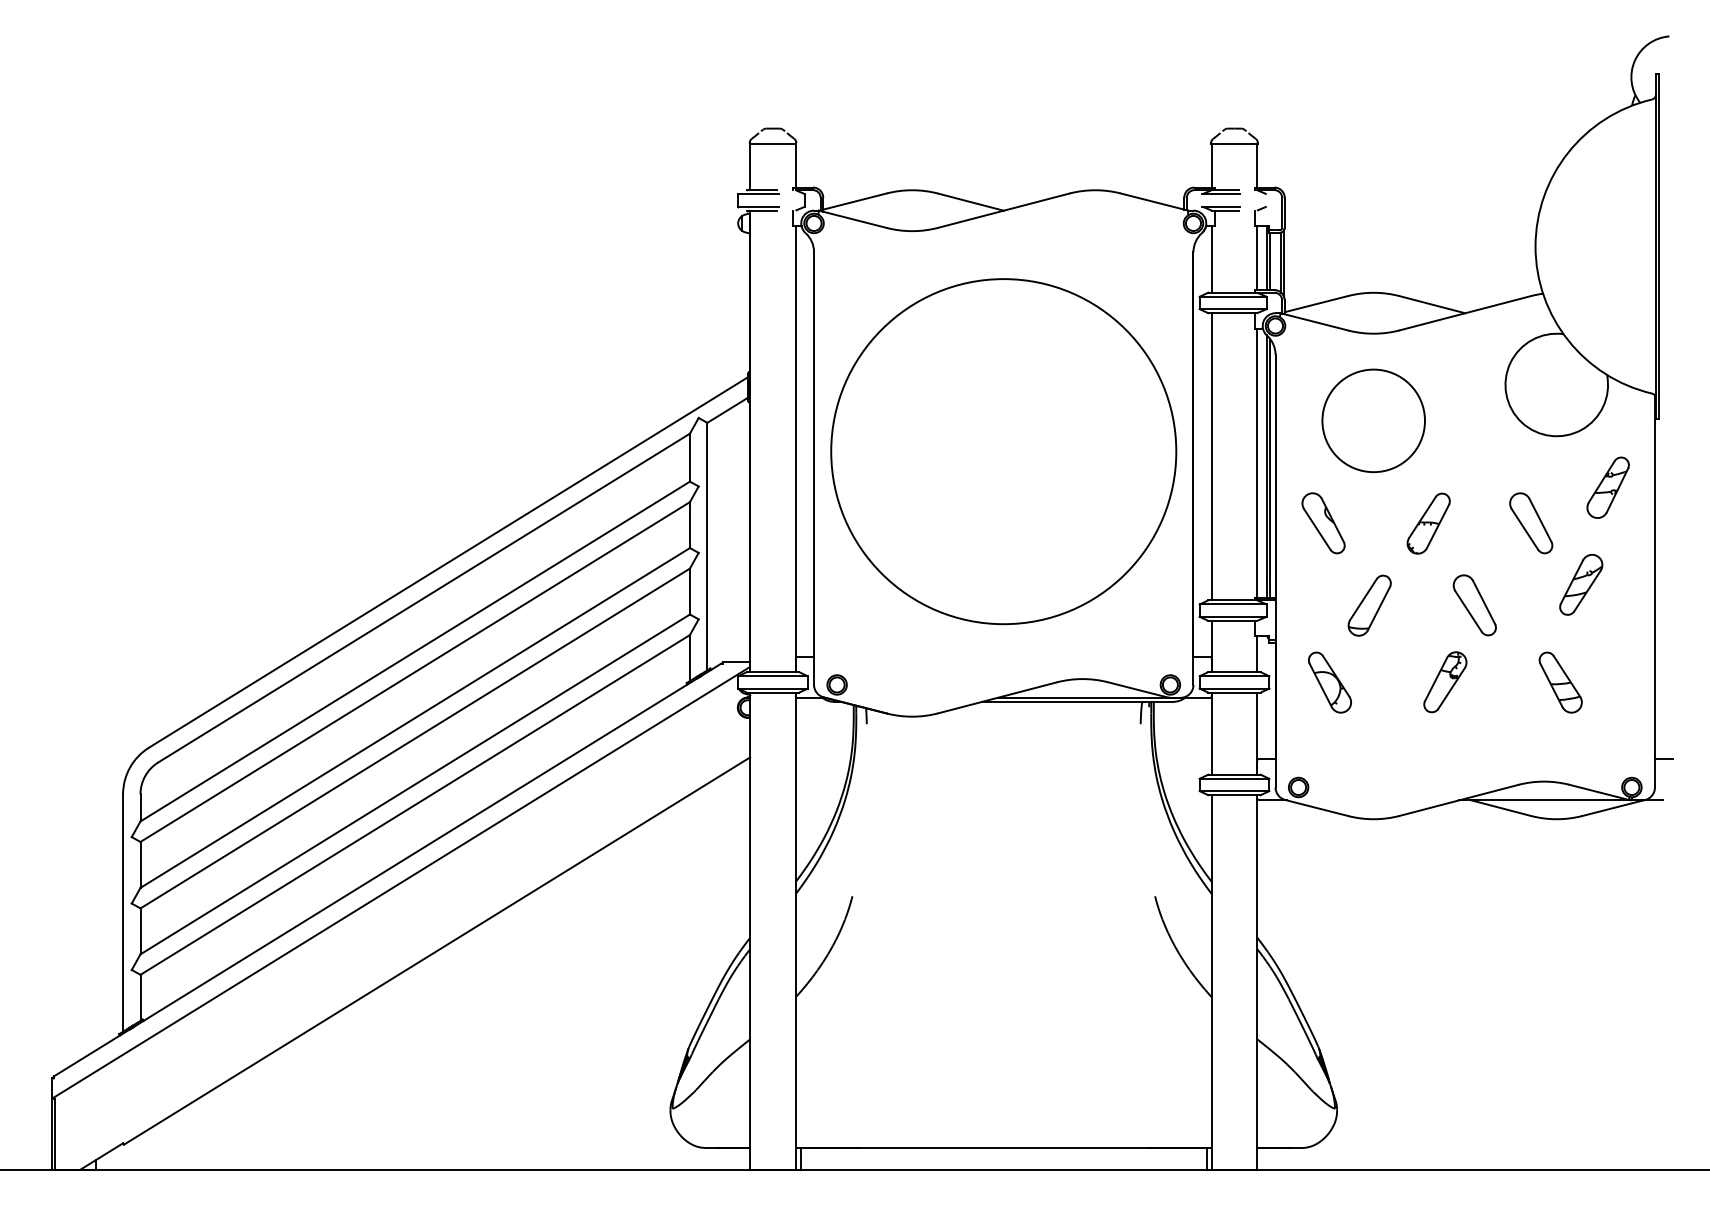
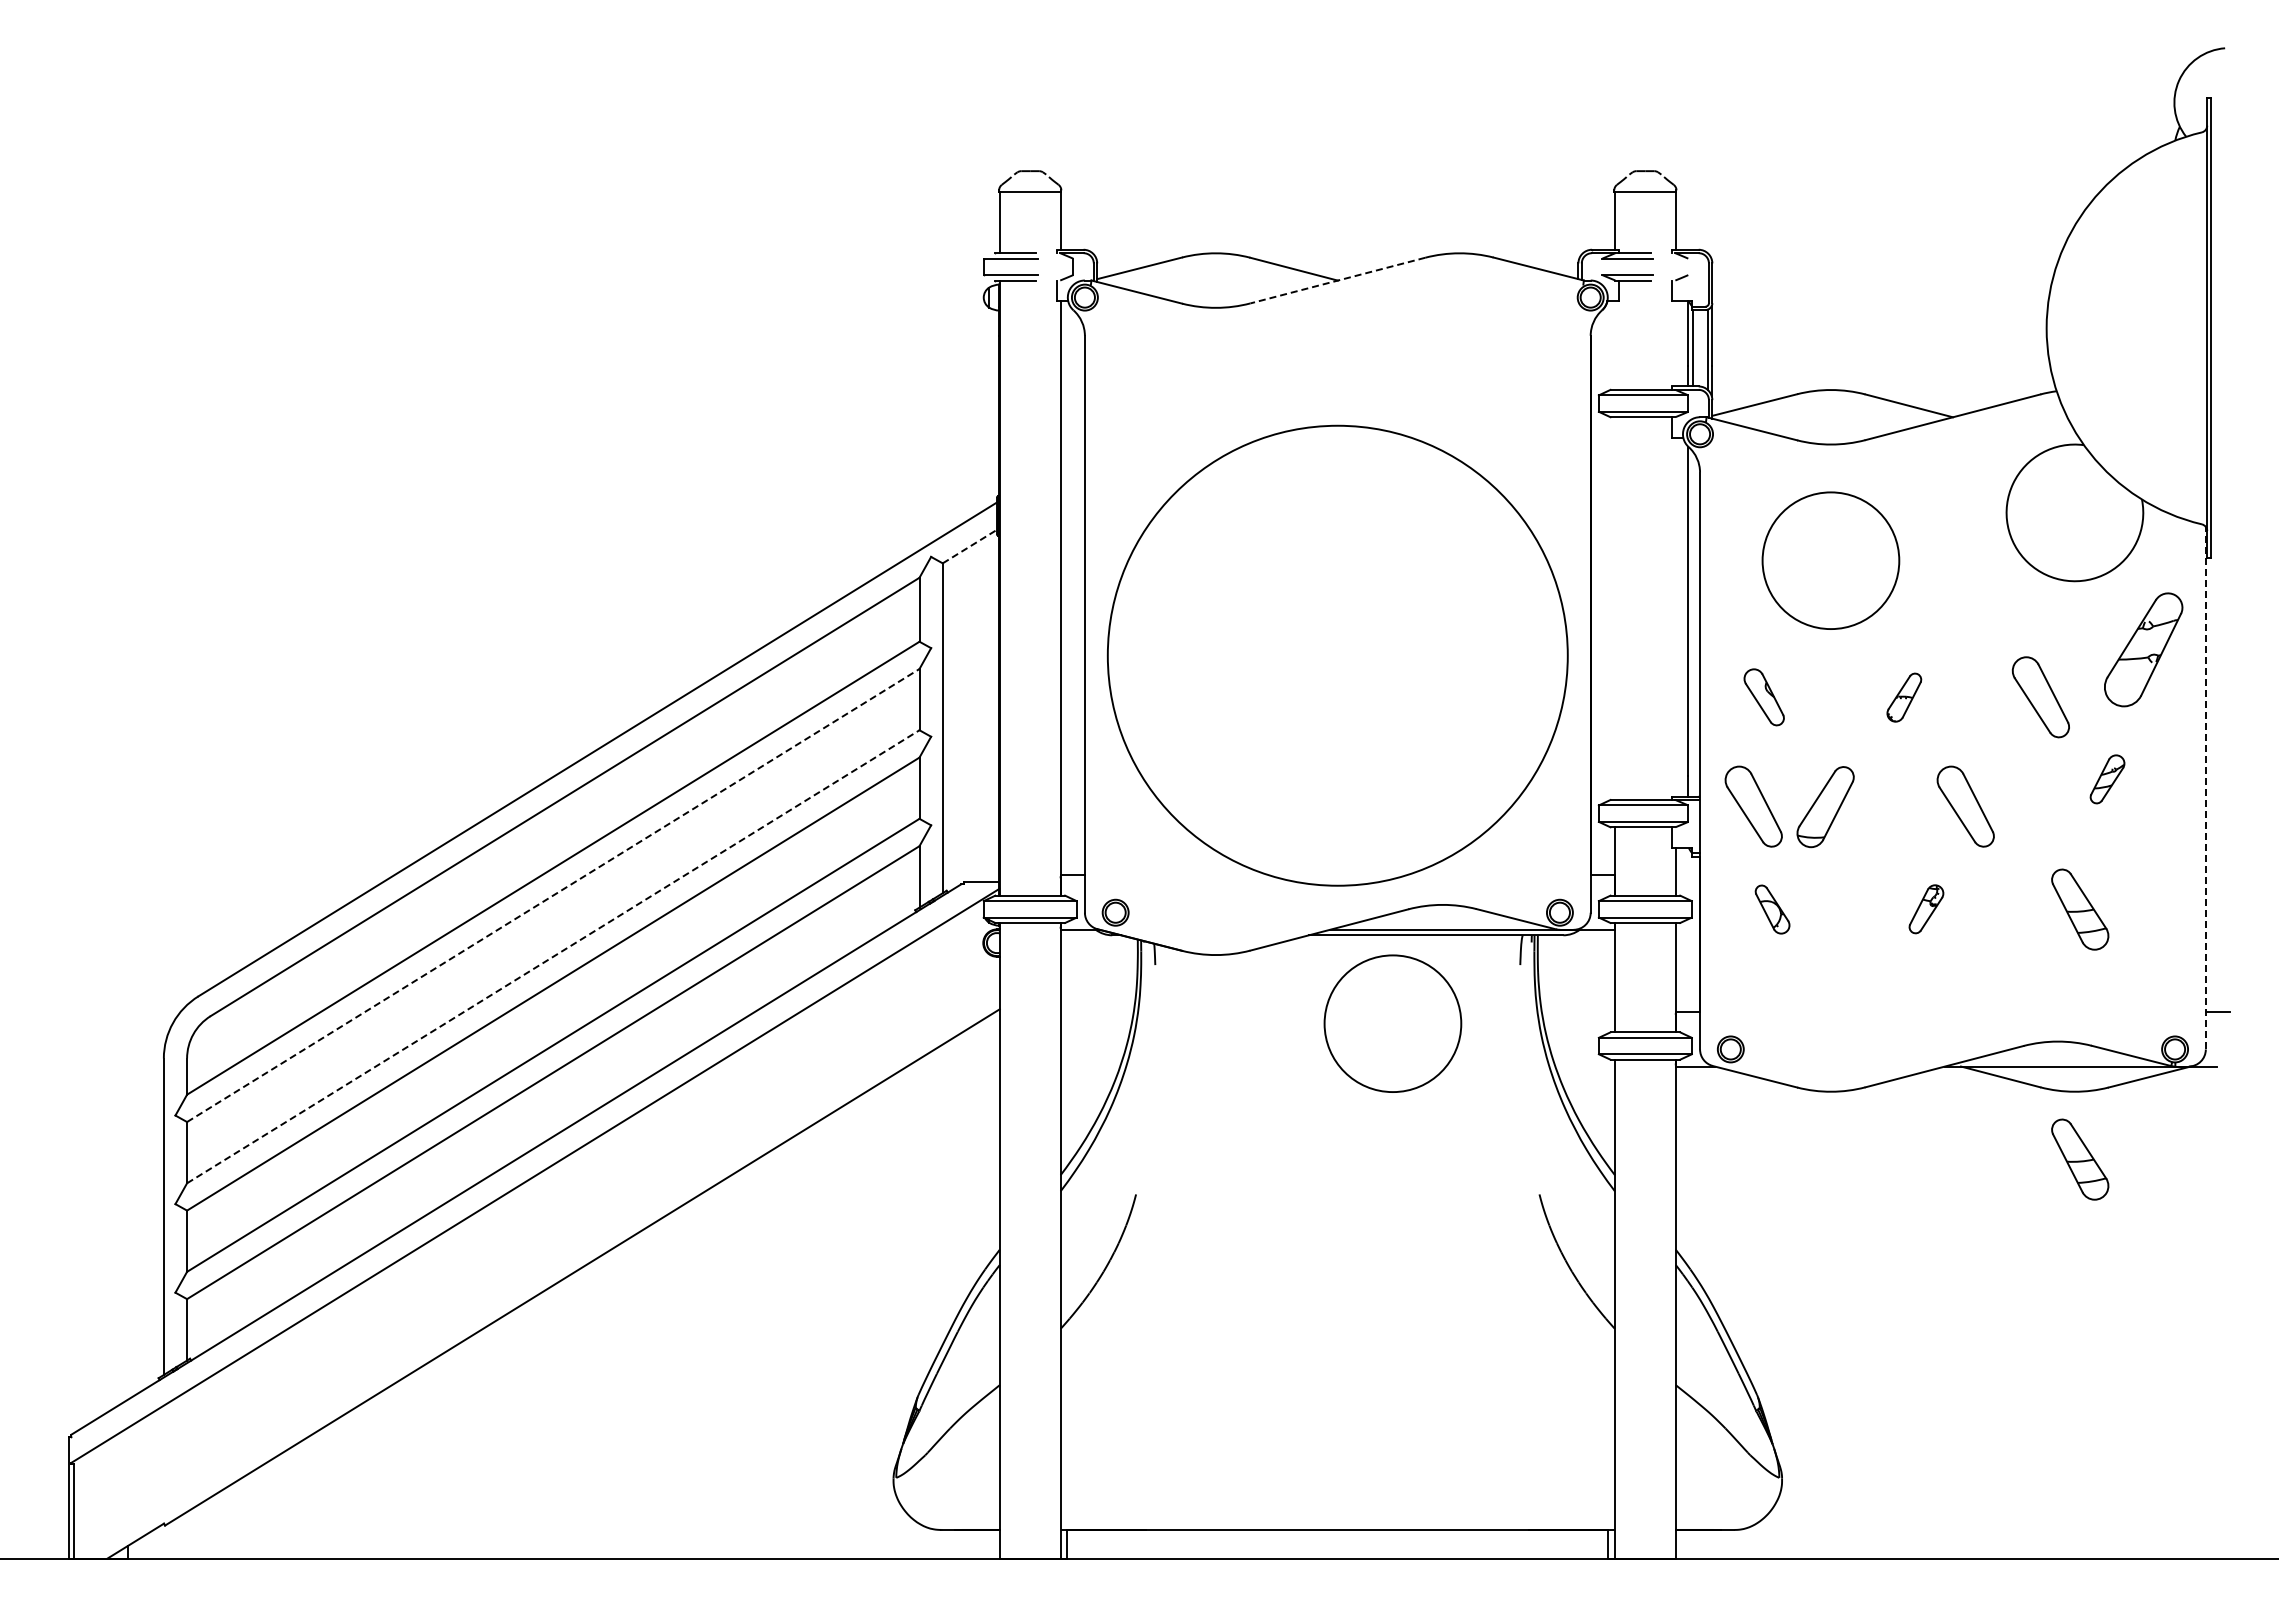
line: (1003, 210) -> (1337, 280), solid -> dashed
line: (1257, 257) -> (1675, 343), removed
line: (1211, 259) -> (1614, 345), removed
line: (728, 410) -> (970, 546), solid -> dashed
circle: (1003, 451) -> (1337, 655), moved
line: (1211, 456) -> (1614, 608), removed
line: (1257, 462) -> (1675, 616), removed
line: (1269, 467) -> (1692, 623), removed
part: (1607, 487) -> (2142, 649), size x1.4
part: (1323, 523) -> (1764, 697), size x0.7
part: (1428, 523) -> (1904, 697), size x0.6
part: (1581, 584) -> (2107, 779), size x0.6
line: (1654, 590) -> (2205, 787), solid -> dashed
part: (1315, 605) -> (1753, 806), added
line: (415, 672) -> (553, 895), solid -> dashed
part: (1329, 682) -> (1772, 909), size x0.6
part: (1445, 682) -> (1926, 909), size x0.6
line: (415, 717) -> (553, 956), solid -> dashed
circle: (1044, 768) -> (1392, 1023), added
part: (1560, 870) -> (2080, 1159), added

